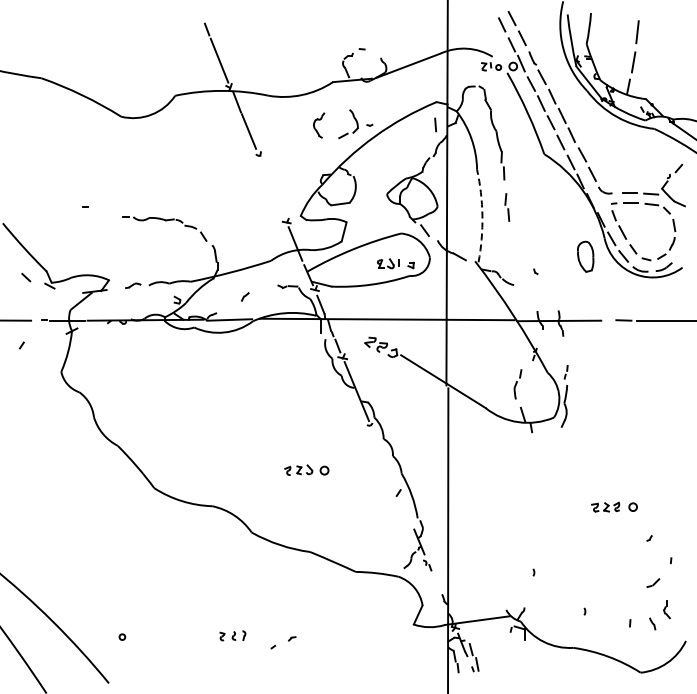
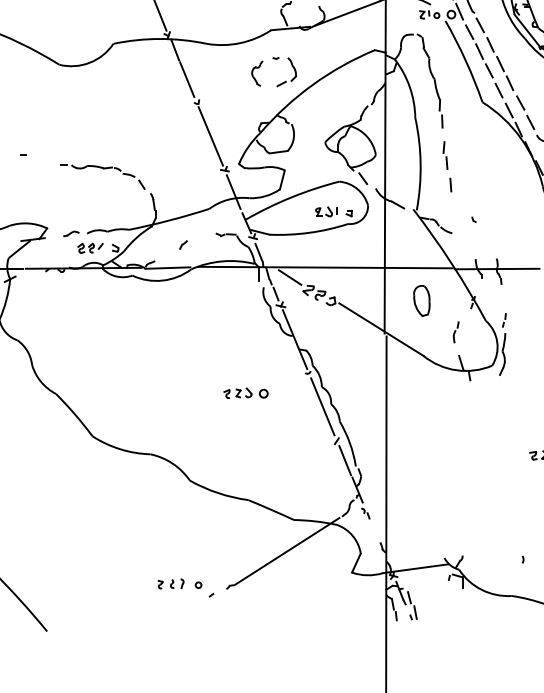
part: (369, 124) -> (275, 57), moved
line: (435, 124) -> (450, 184), moved
line: (272, 188) -> (210, 136), added
arc: (482, 215) -> (420, 163), dashed -> solid
part: (585, 256) -> (421, 300), moved
part: (152, 299) -> (90, 247), added
line: (351, 329) -> (289, 277), added
part: (517, 384) -> (455, 332), size x0.71
line: (384, 458) -> (322, 406), added
part: (306, 469) -> (245, 392), moved
line: (406, 512) -> (344, 460), added
arc: (533, 572) -> (471, 520), removed
line: (348, 602) -> (286, 550), added
circle: (122, 636) -> (198, 584), moved

